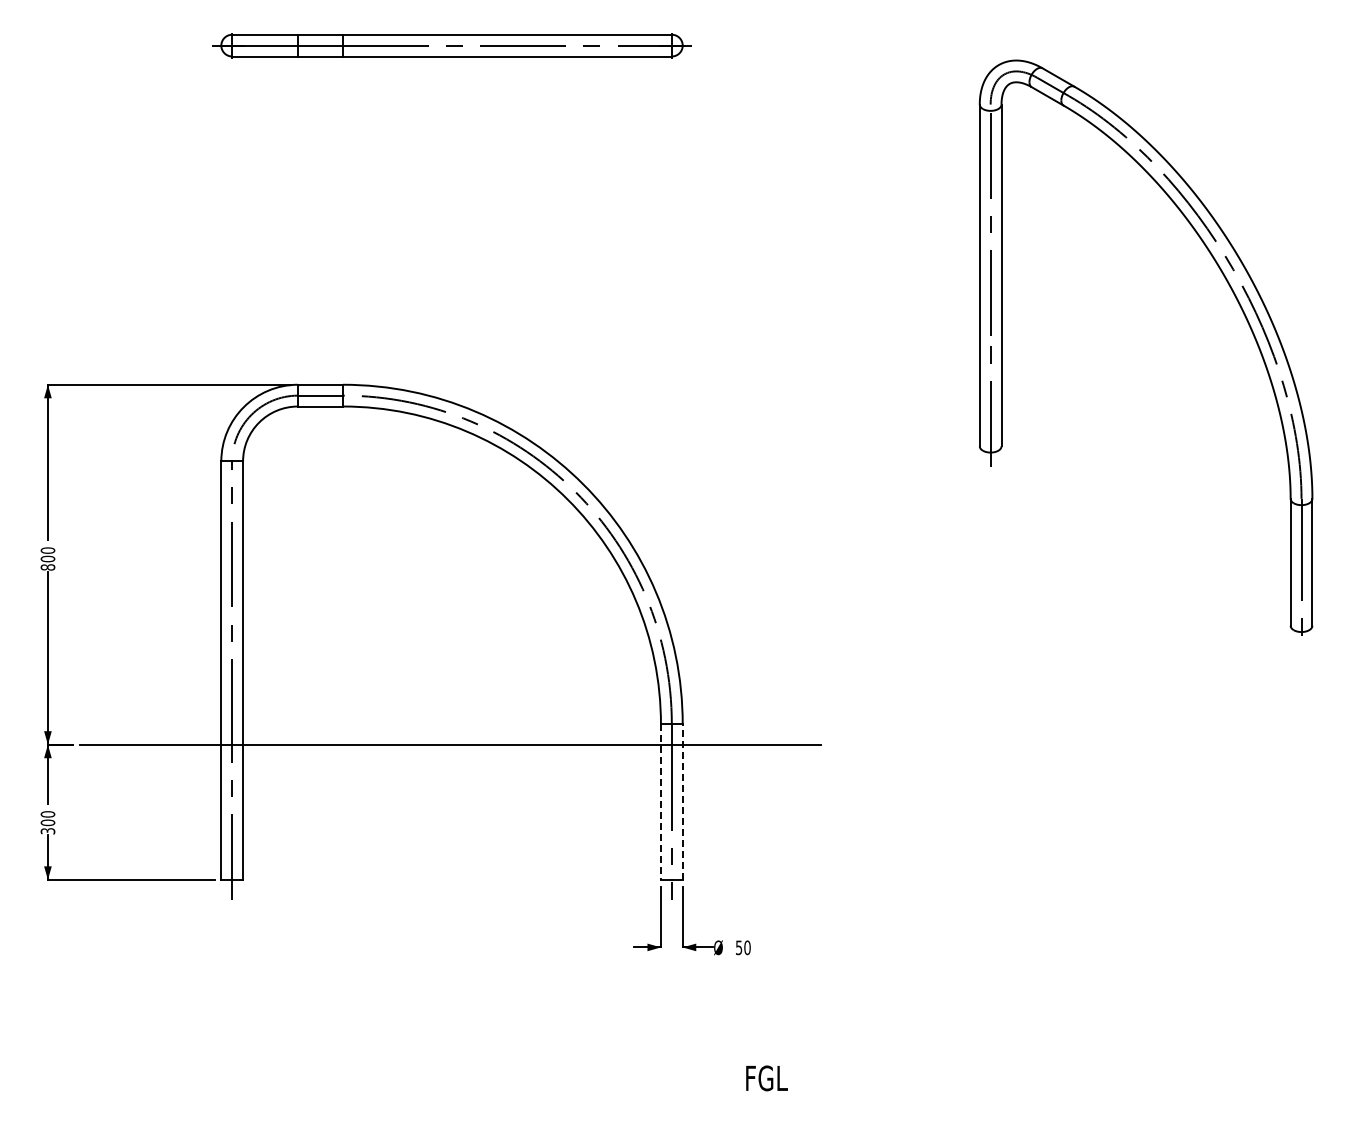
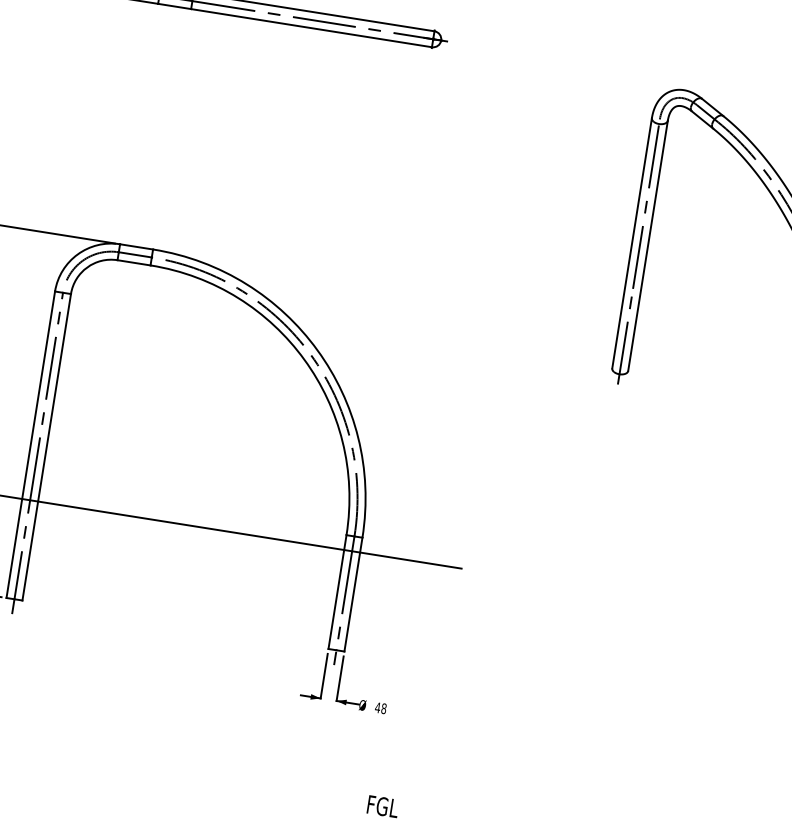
line: (660, 802) -> (337, 592), dashed -> solid
line: (682, 802) -> (353, 594), dashed -> solid
text: (742, 947) -> (380, 707), 50 -> 48

